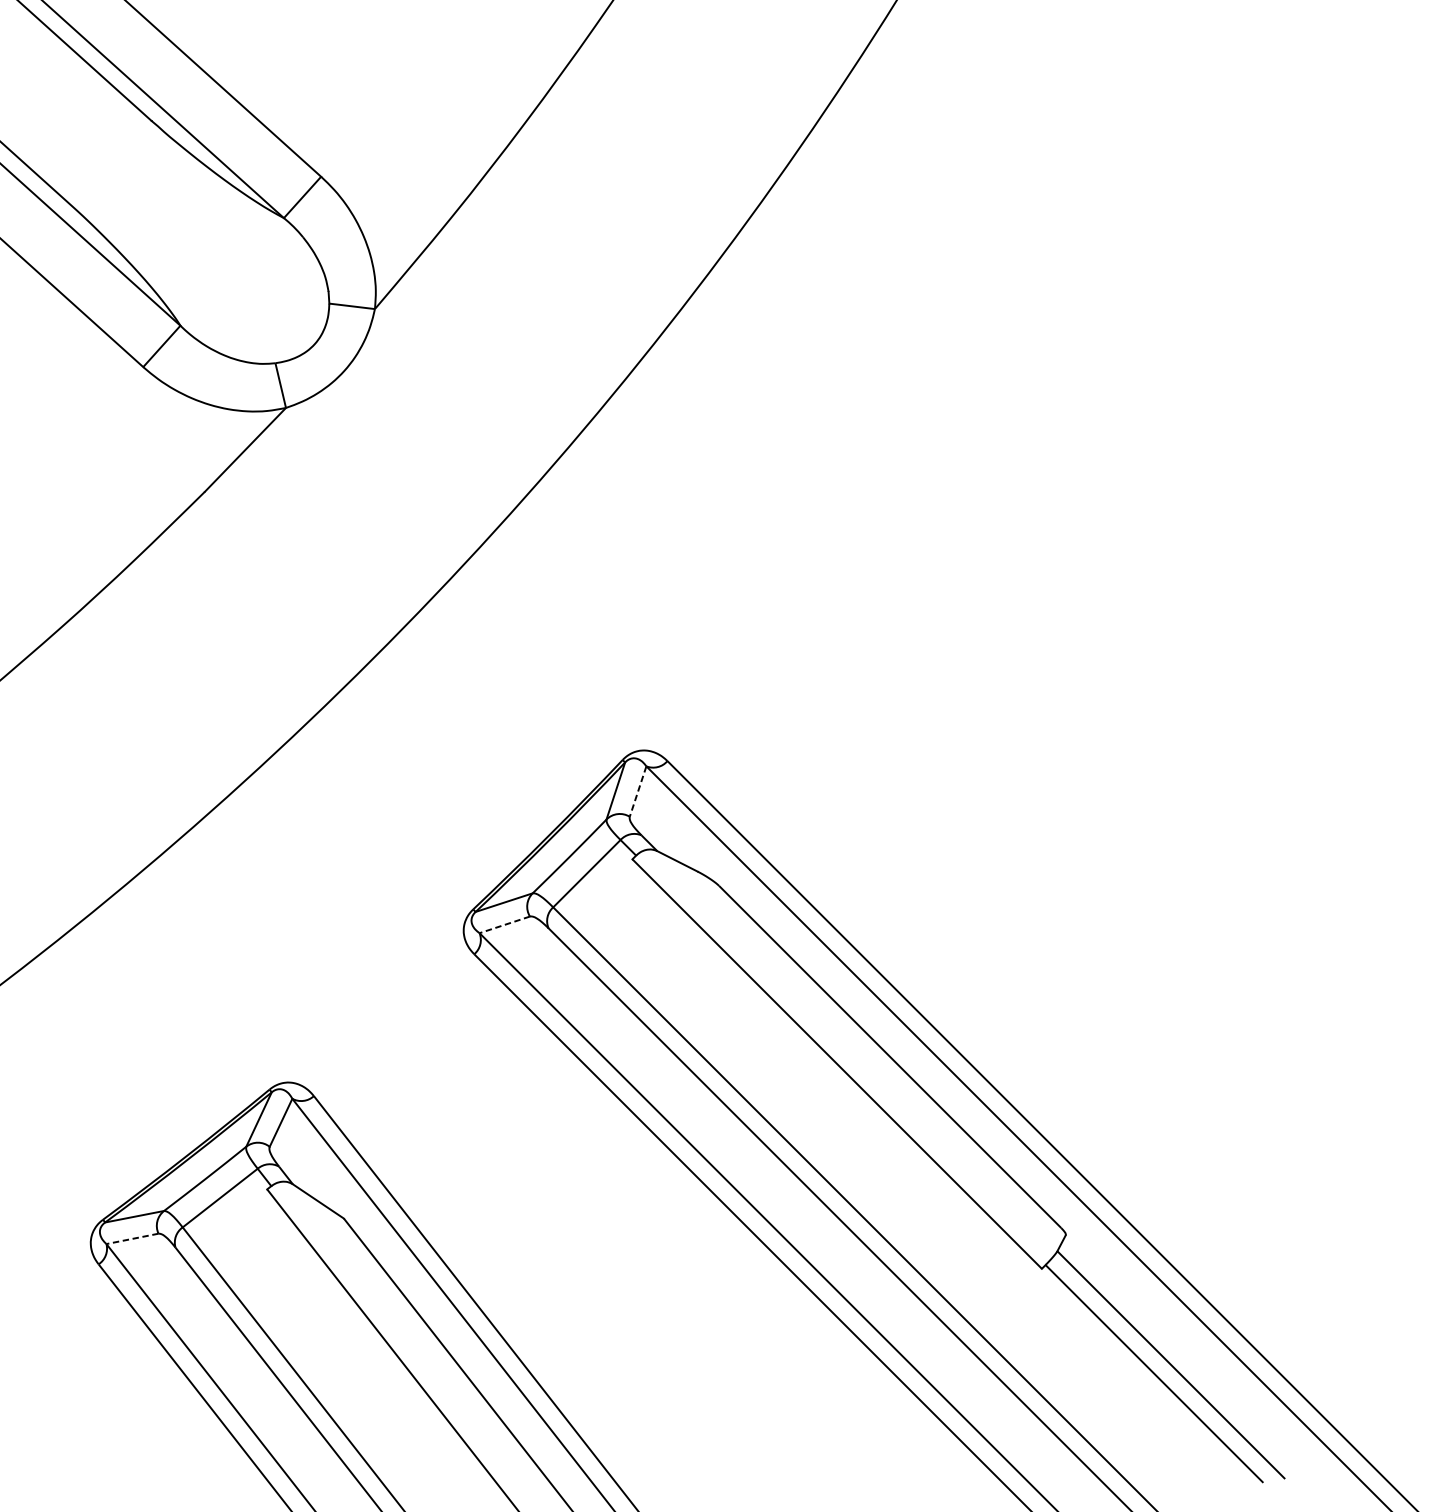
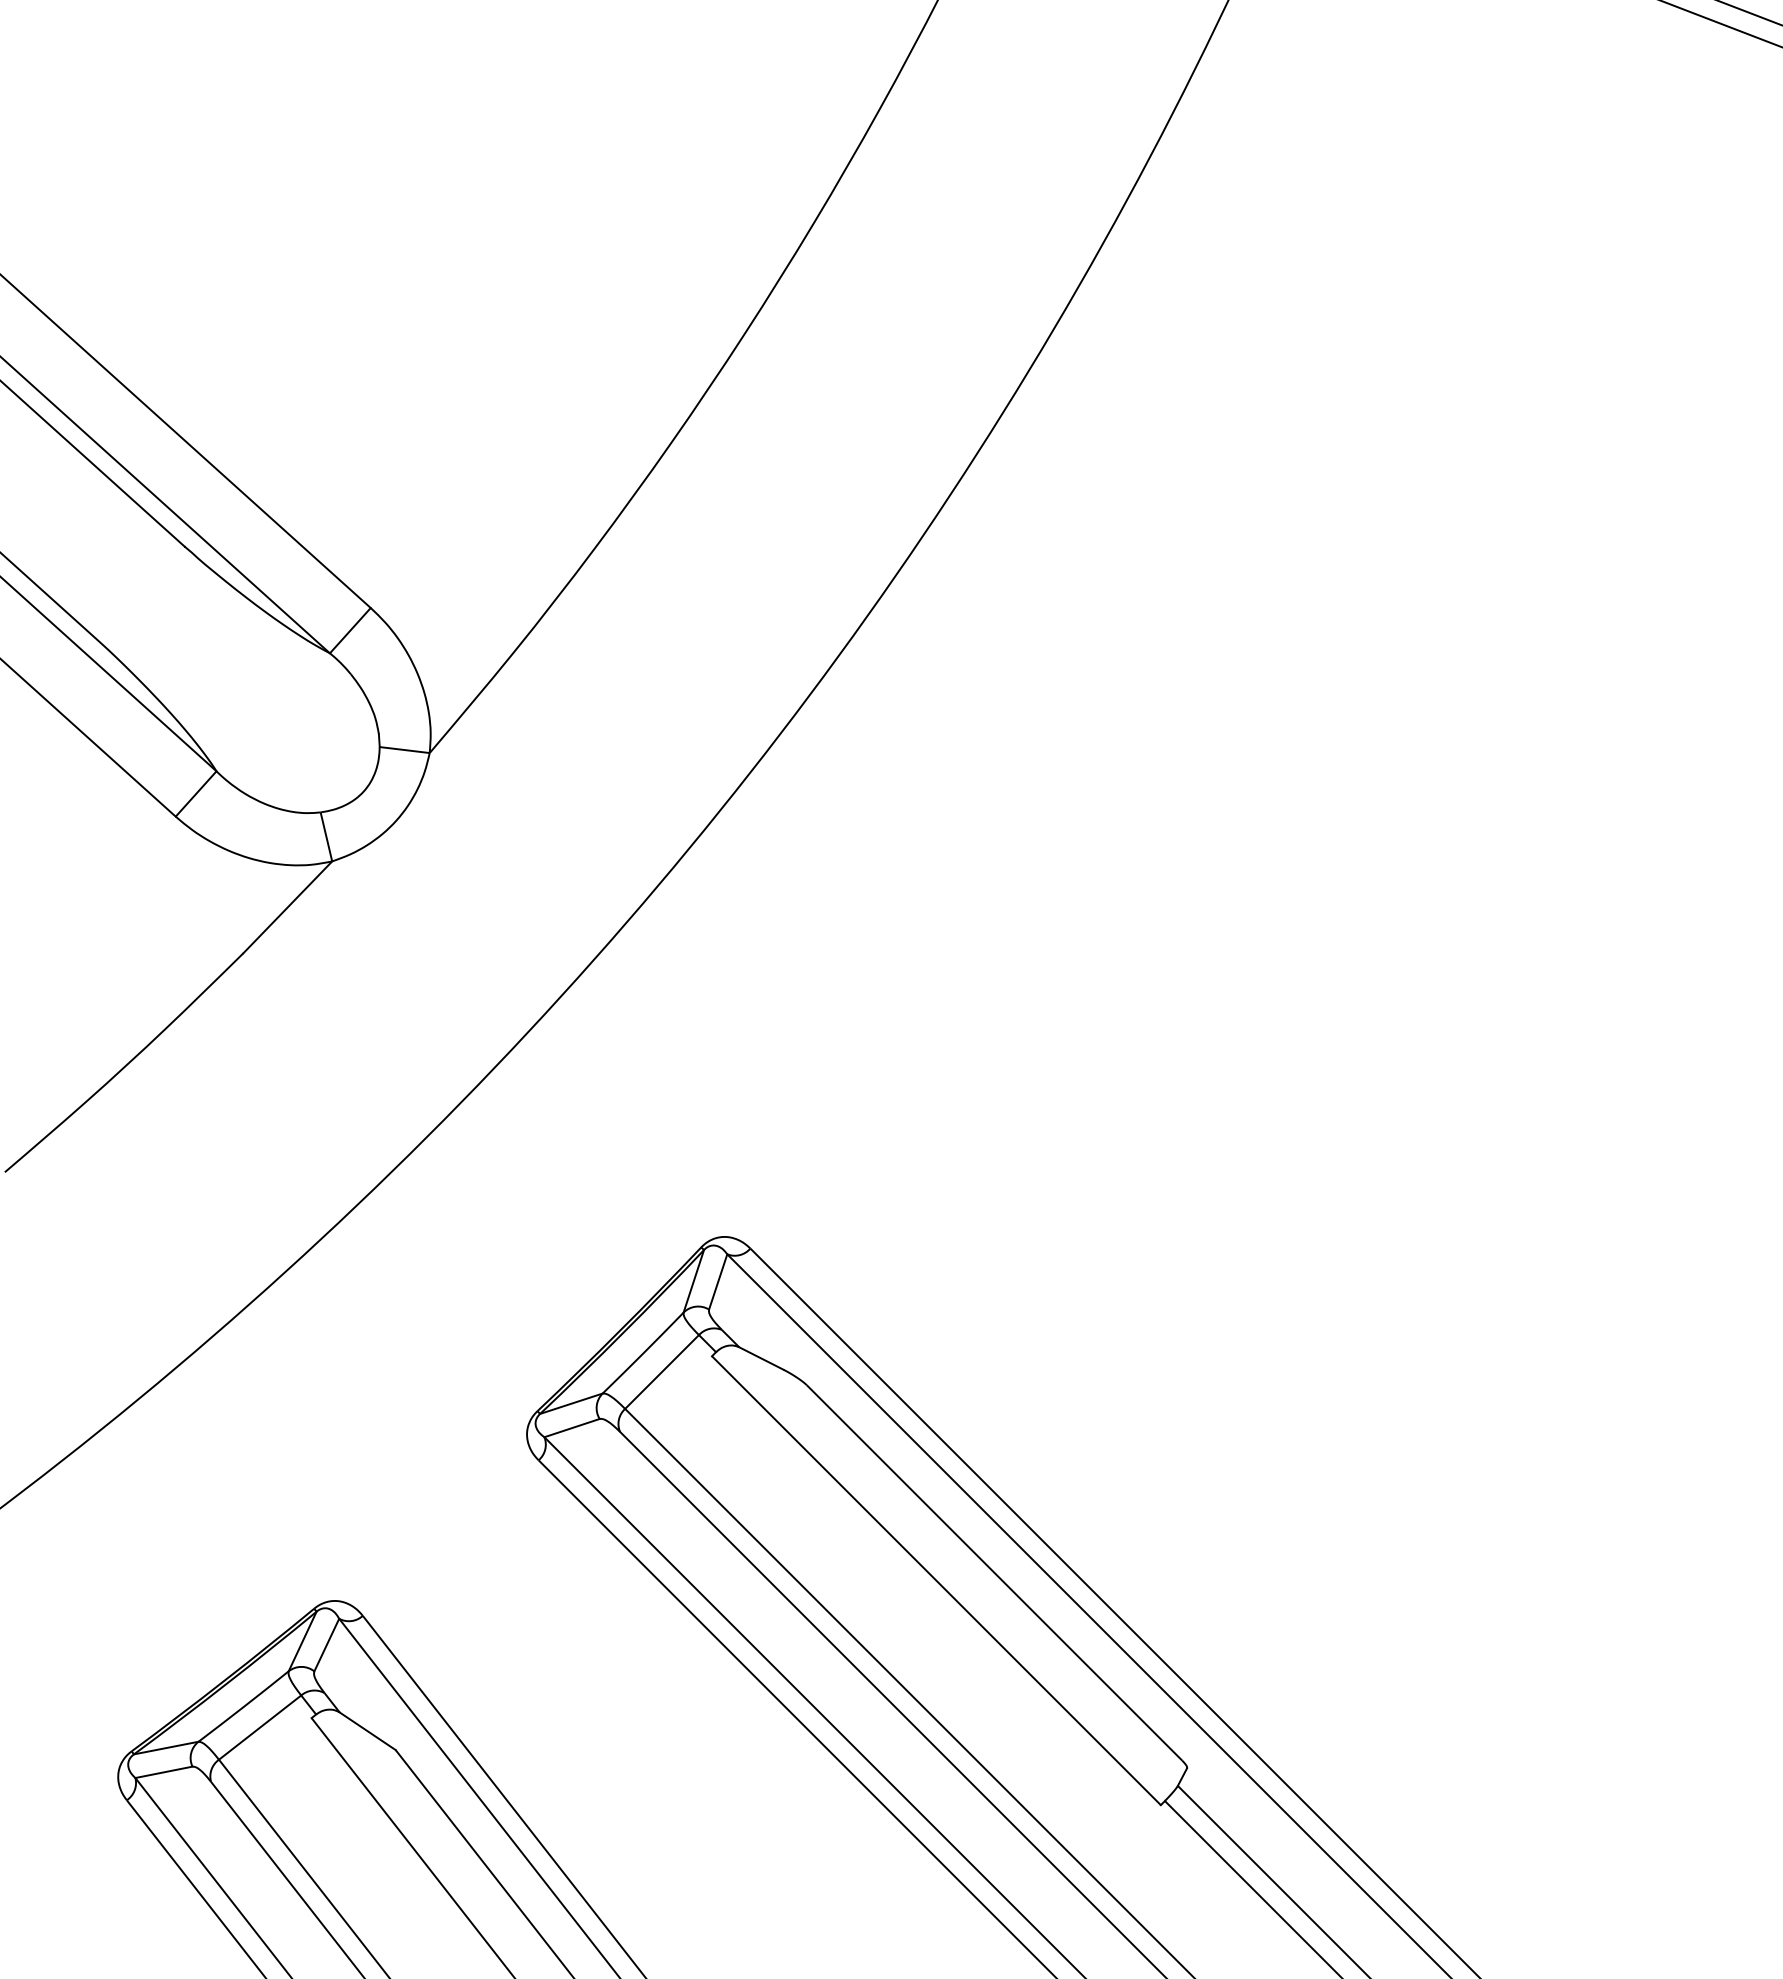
line: (638, 792) -> (718, 1282), dashed -> solid
line: (504, 925) -> (571, 1428), dashed -> solid
line: (132, 1239) -> (163, 1772), dashed -> solid

